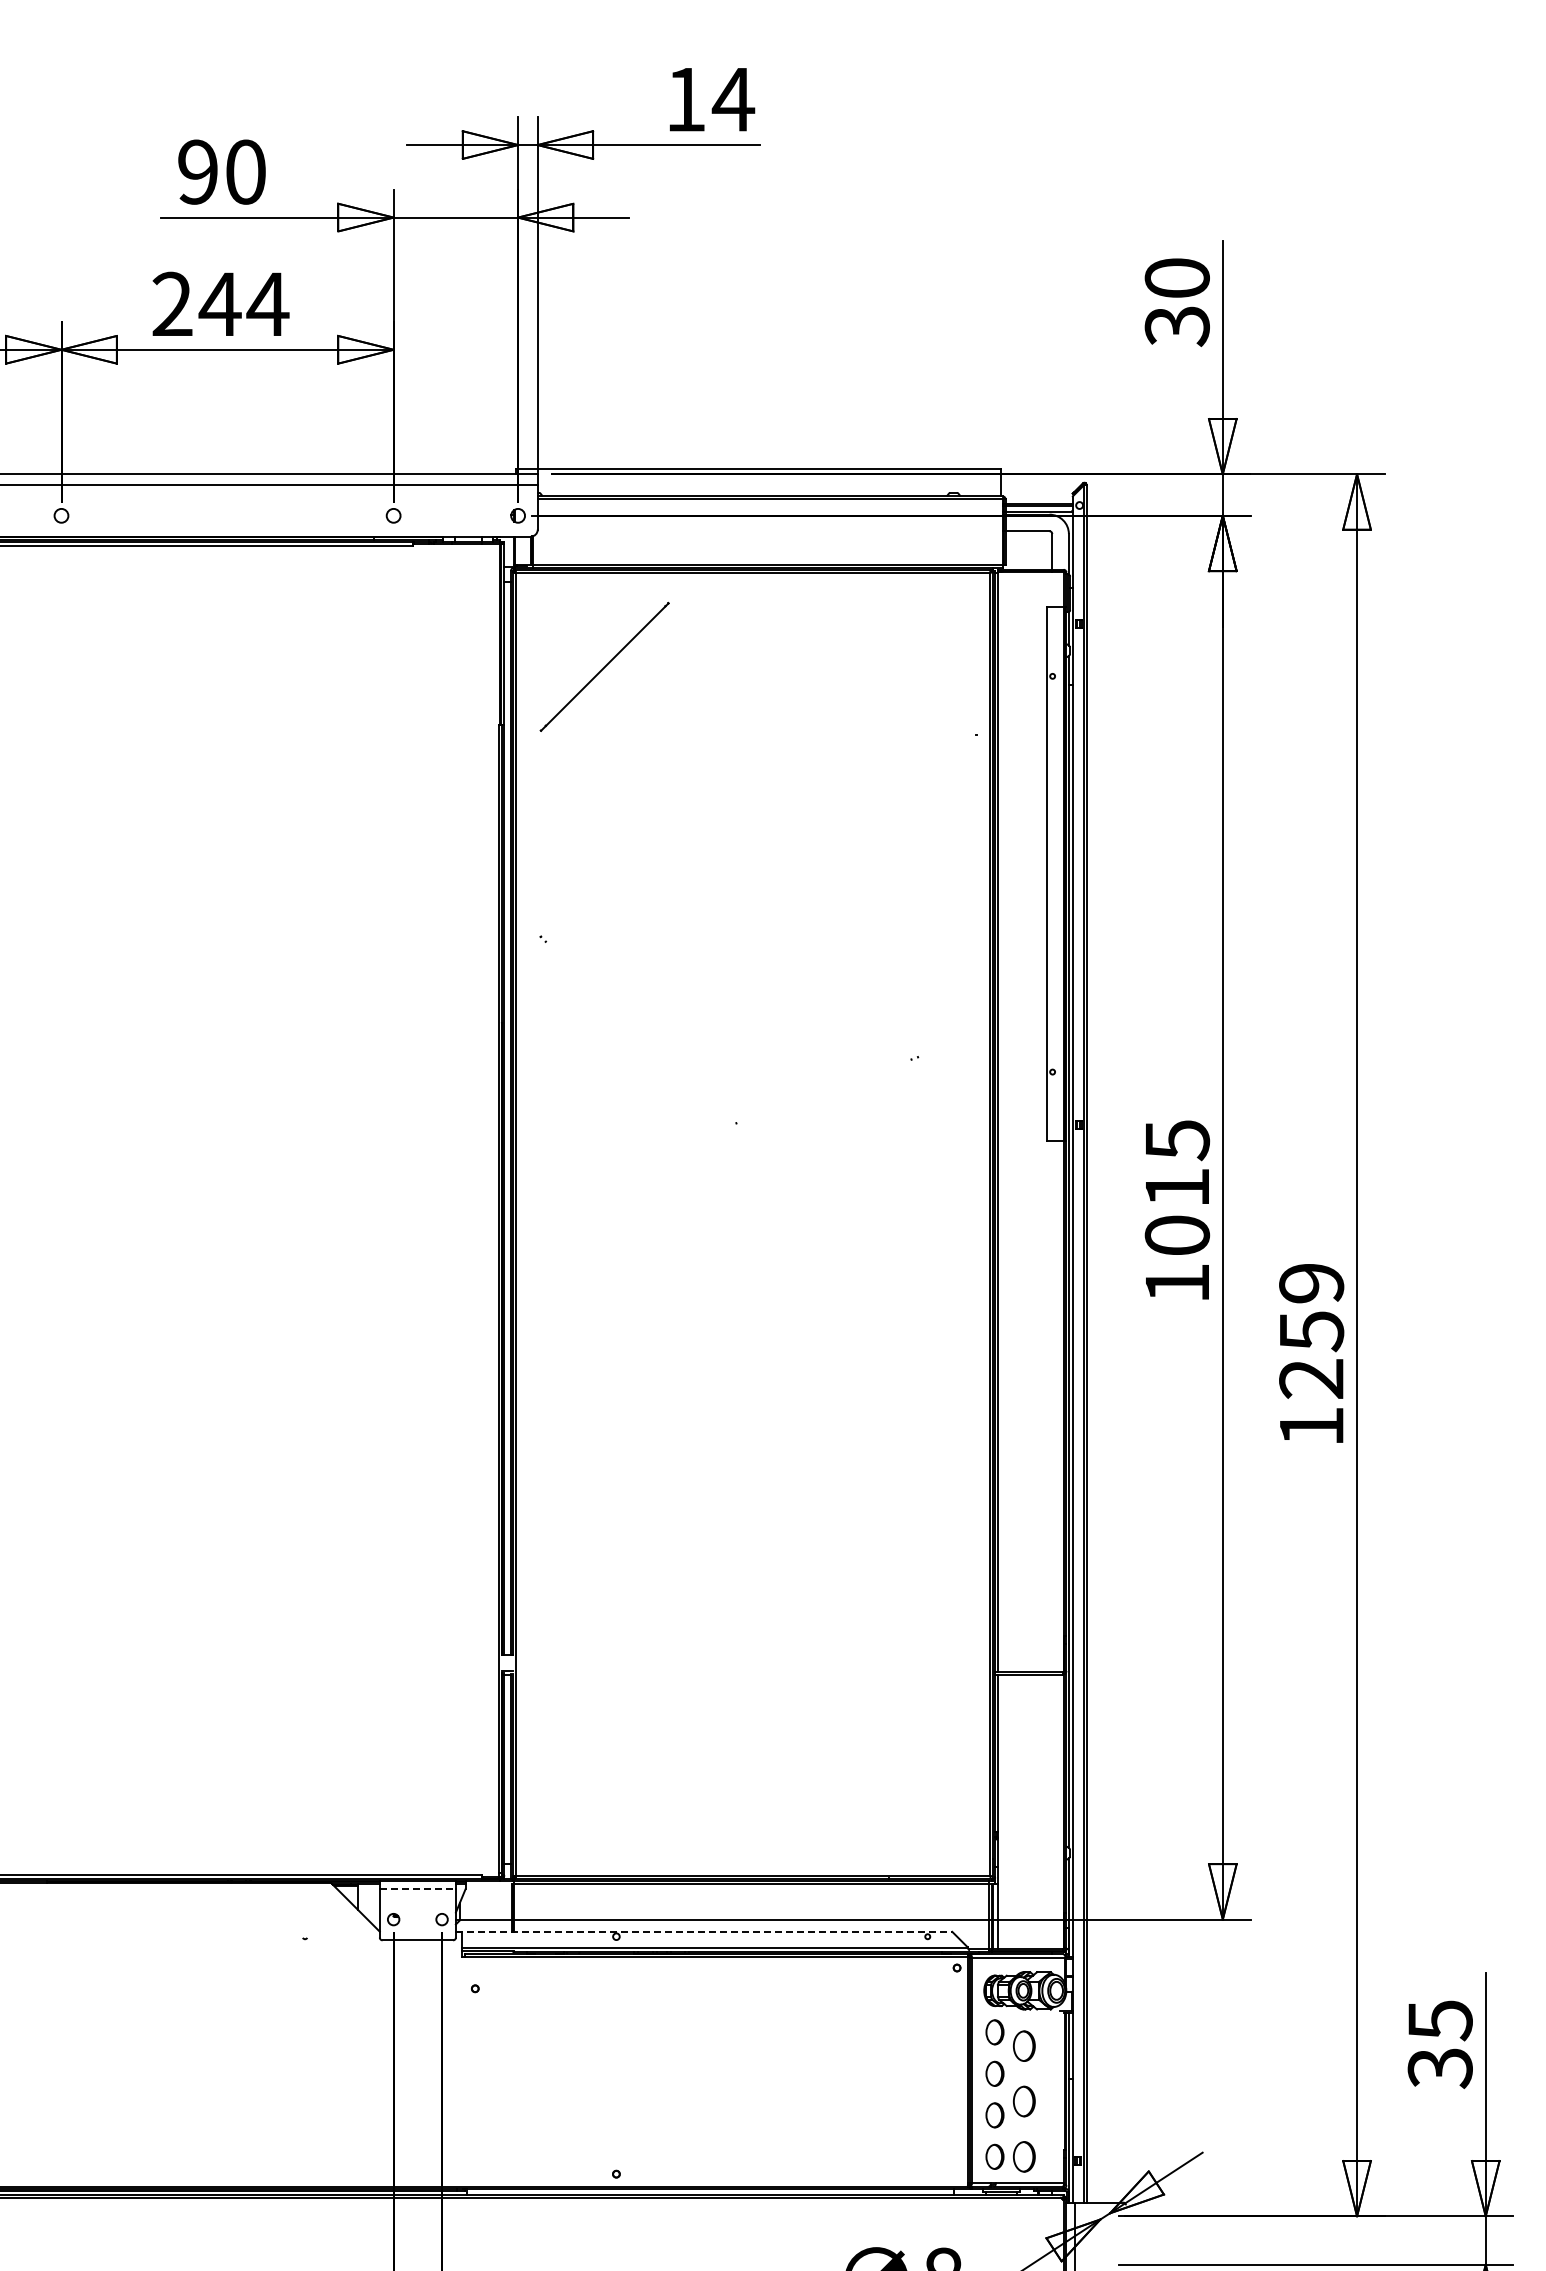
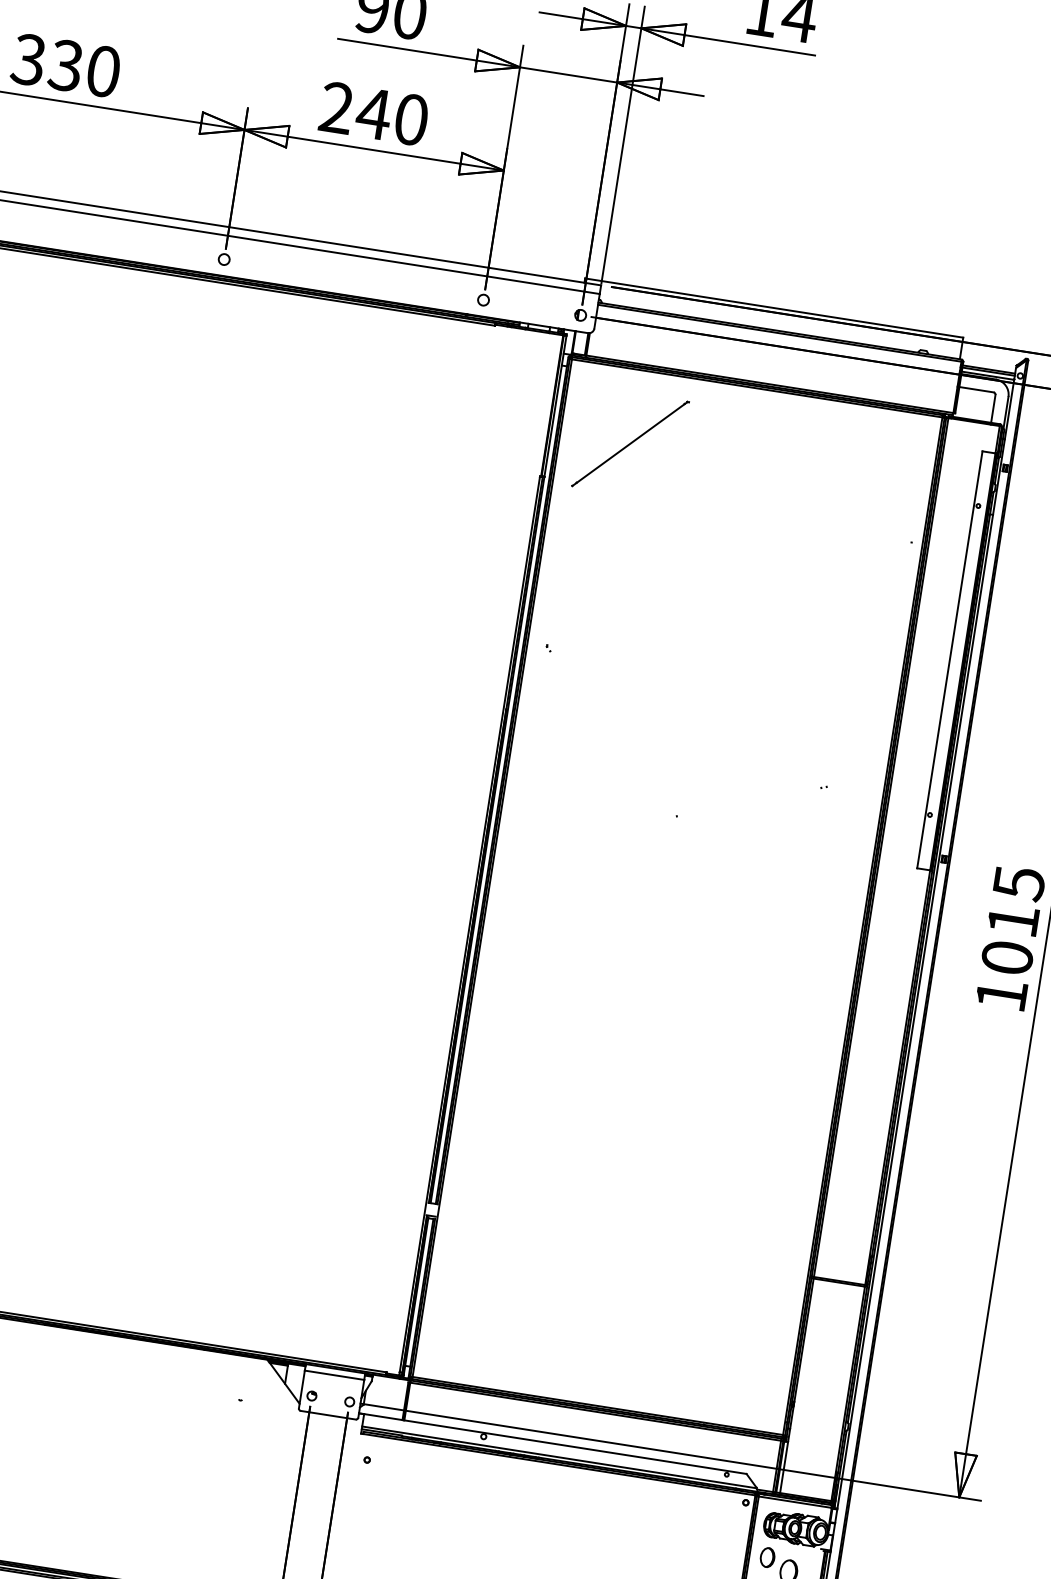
text: (267, 303) -> (411, 118), 244 -> 240
line: (418, 1889) -> (335, 1375), dashed -> solid
line: (704, 1931) -> (553, 1443), dashed -> solid

